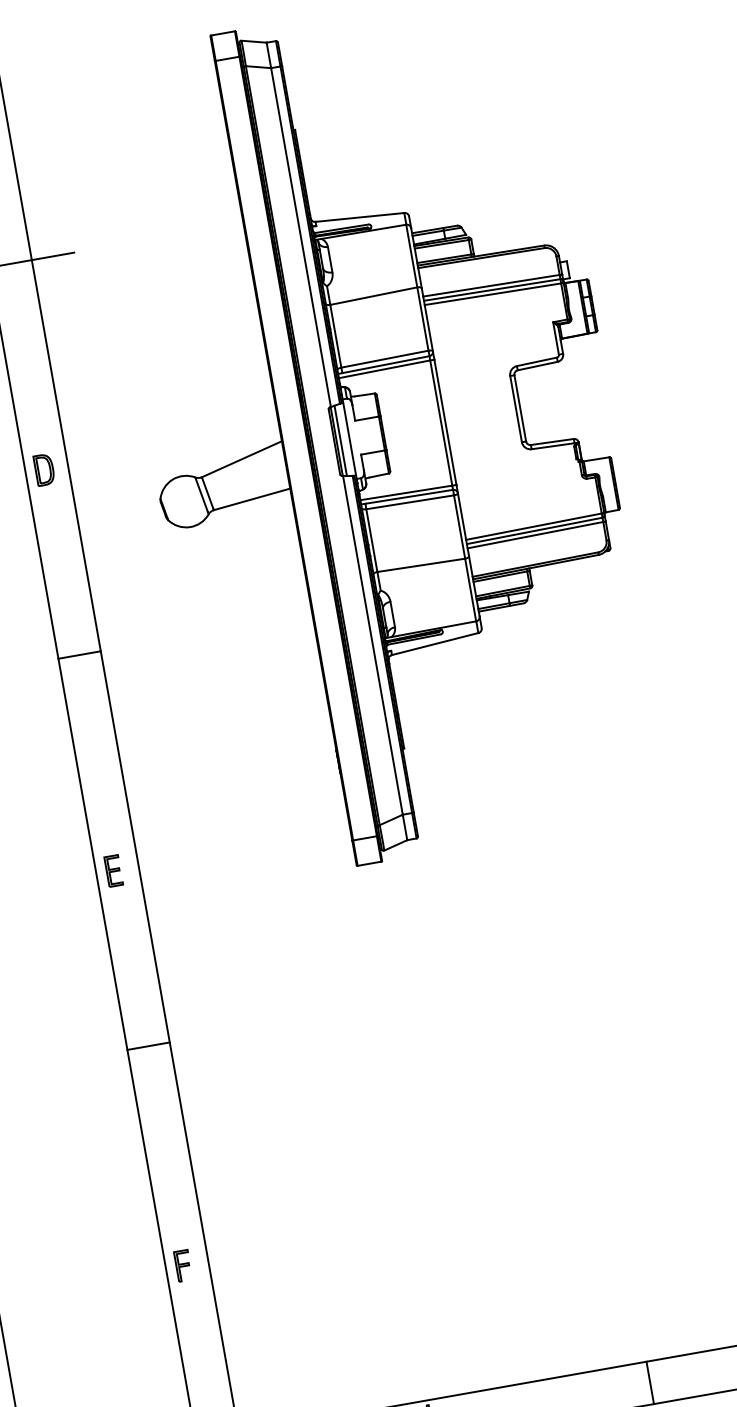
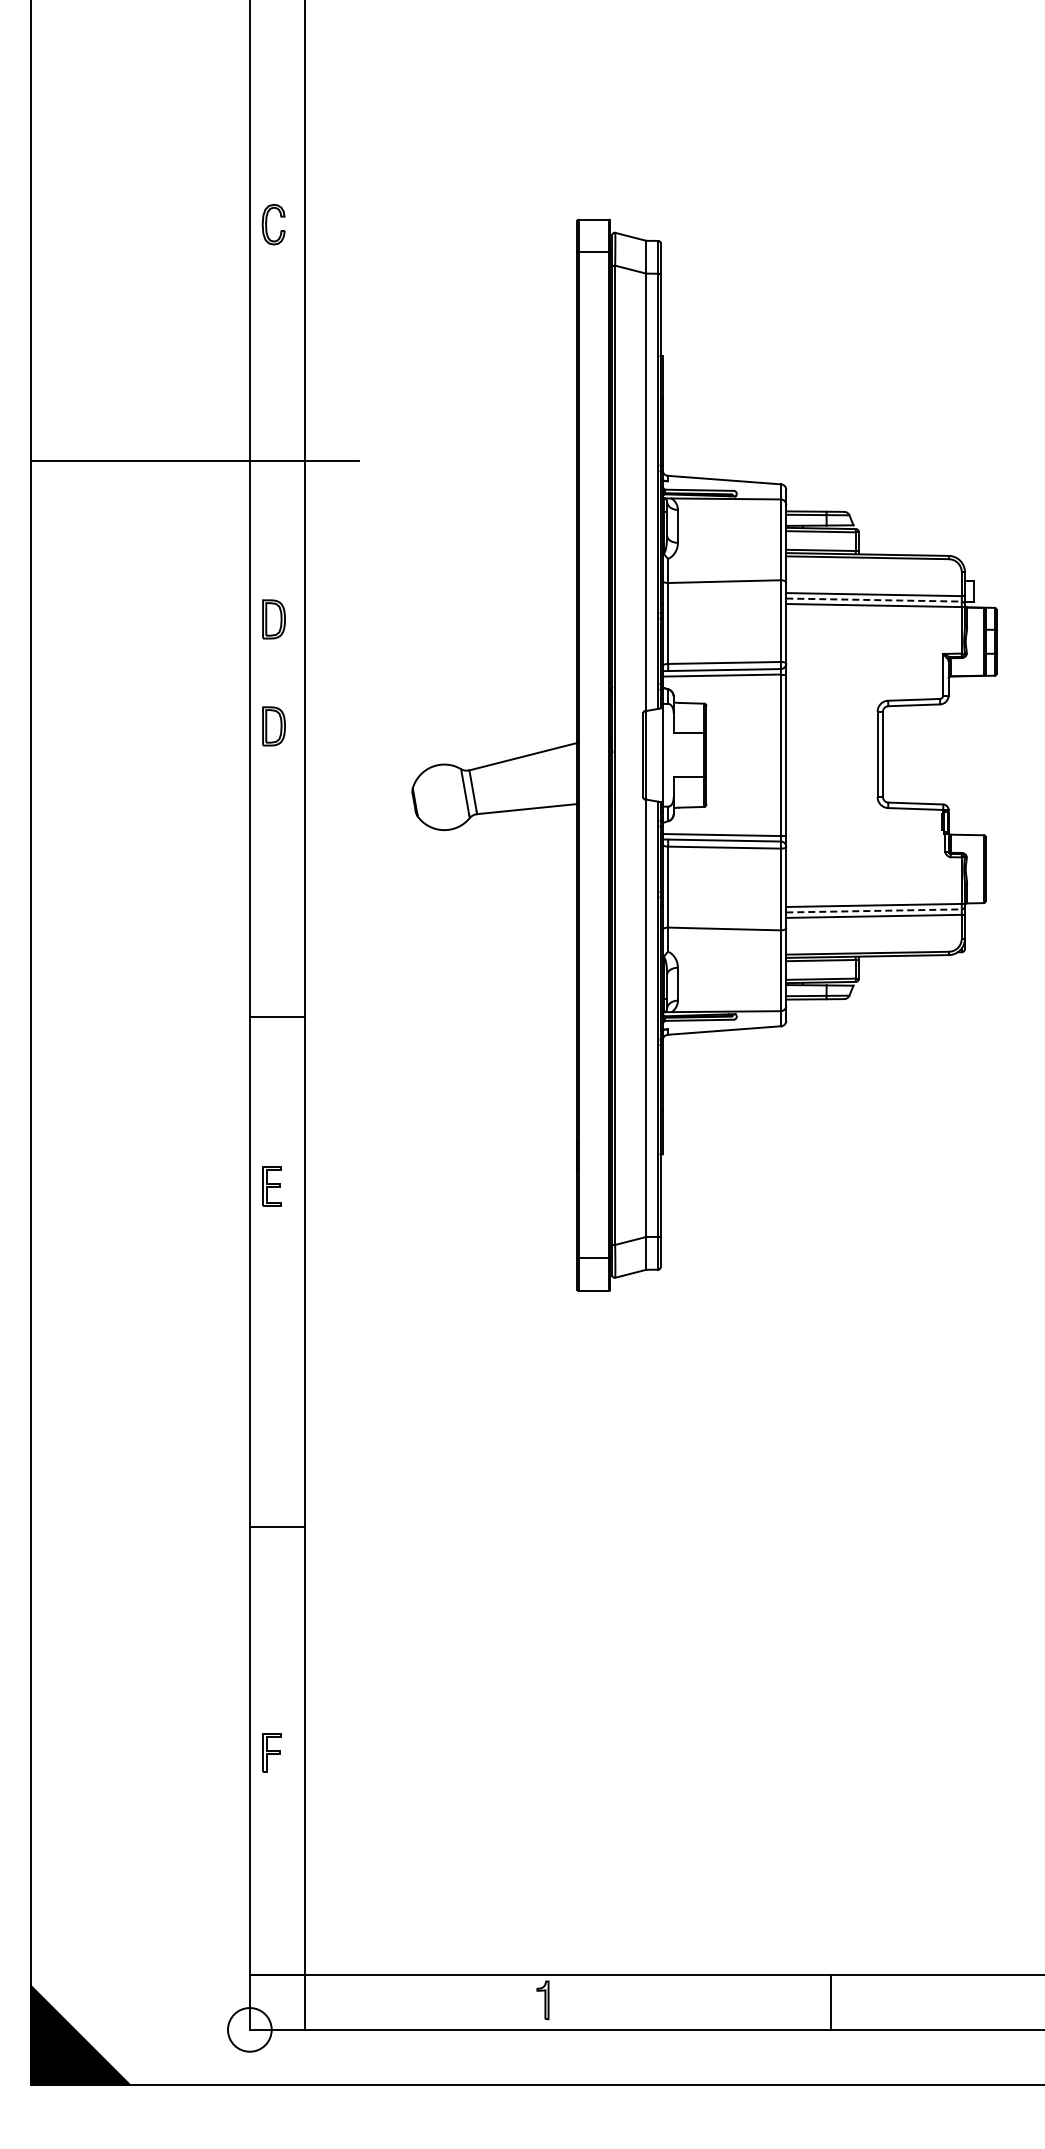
line: (492, 290) -> (874, 600), solid -> dashed
part: (29, 387) -> (273, 619), added
line: (340, 440) -> (651, 755), removed
line: (535, 530) -> (874, 910), solid -> dashed
line: (79, 654) -> (276, 1016), moved
part: (113, 871) -> (271, 1186), moved
line: (148, 1046) -> (276, 1526), moved

